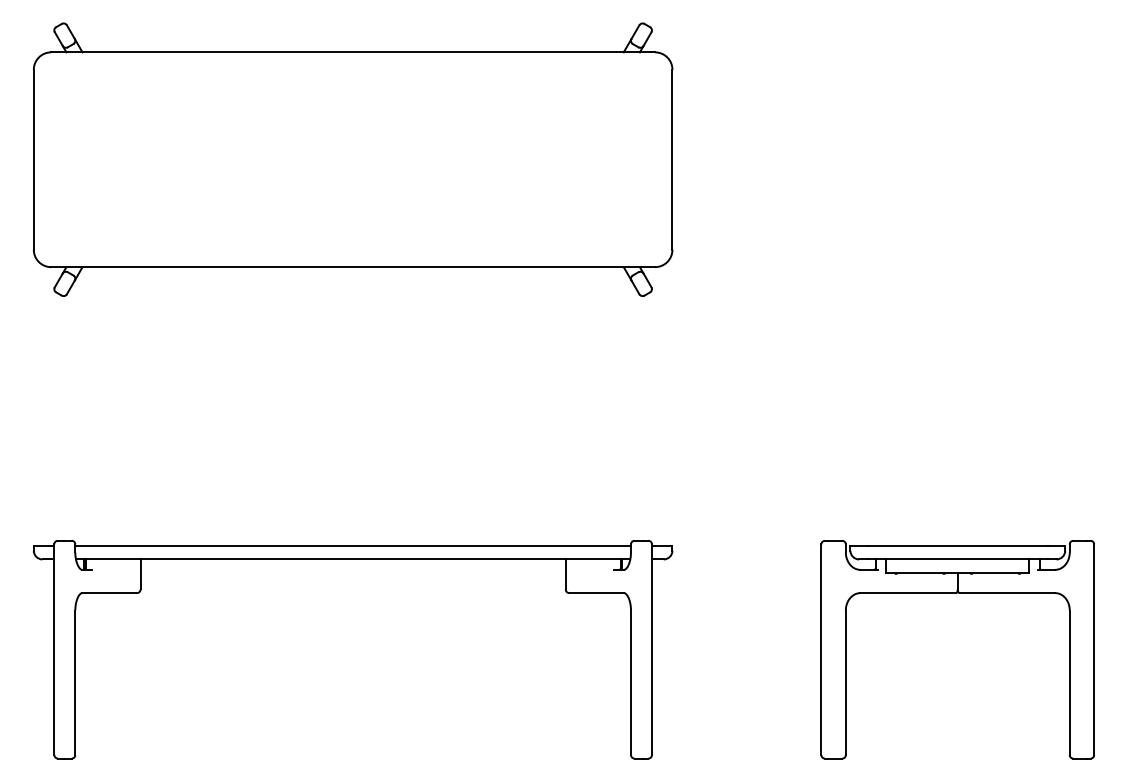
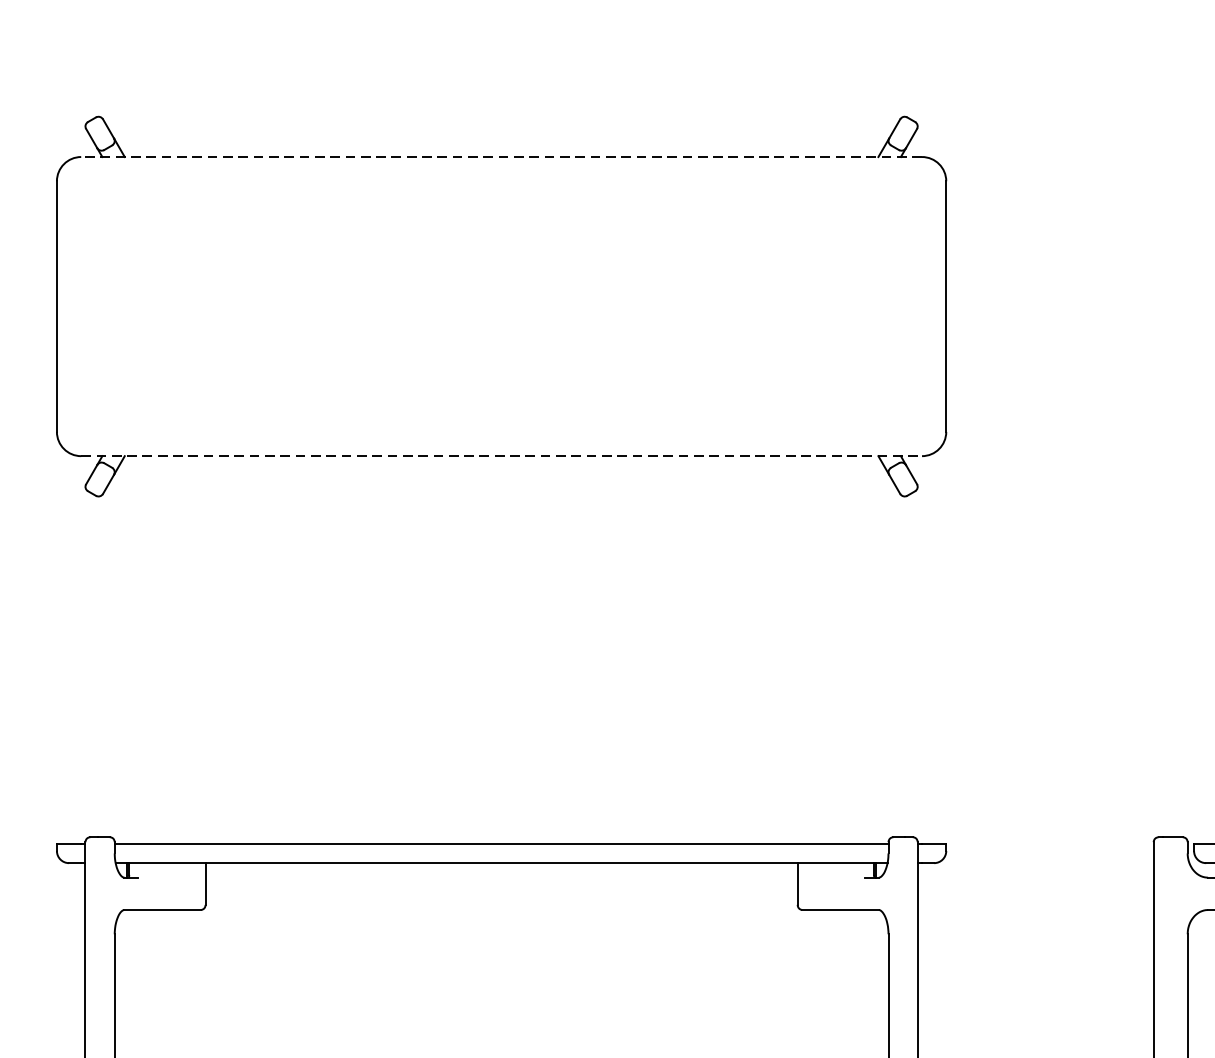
line: (353, 52) -> (502, 157), solid -> dashed
line: (353, 267) -> (502, 456), solid -> dashed

